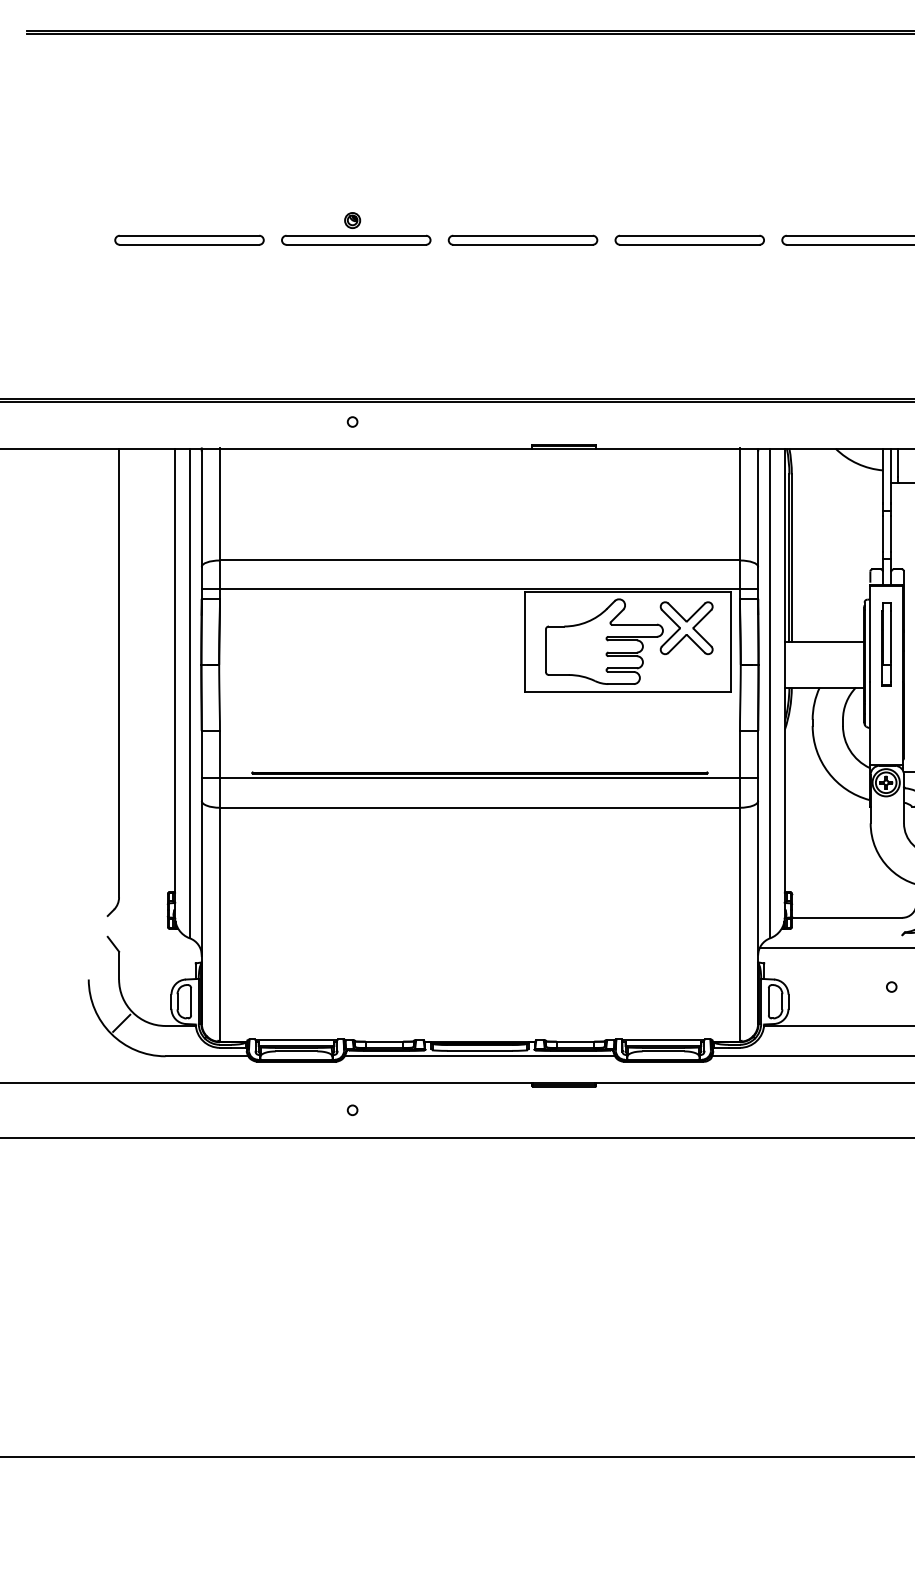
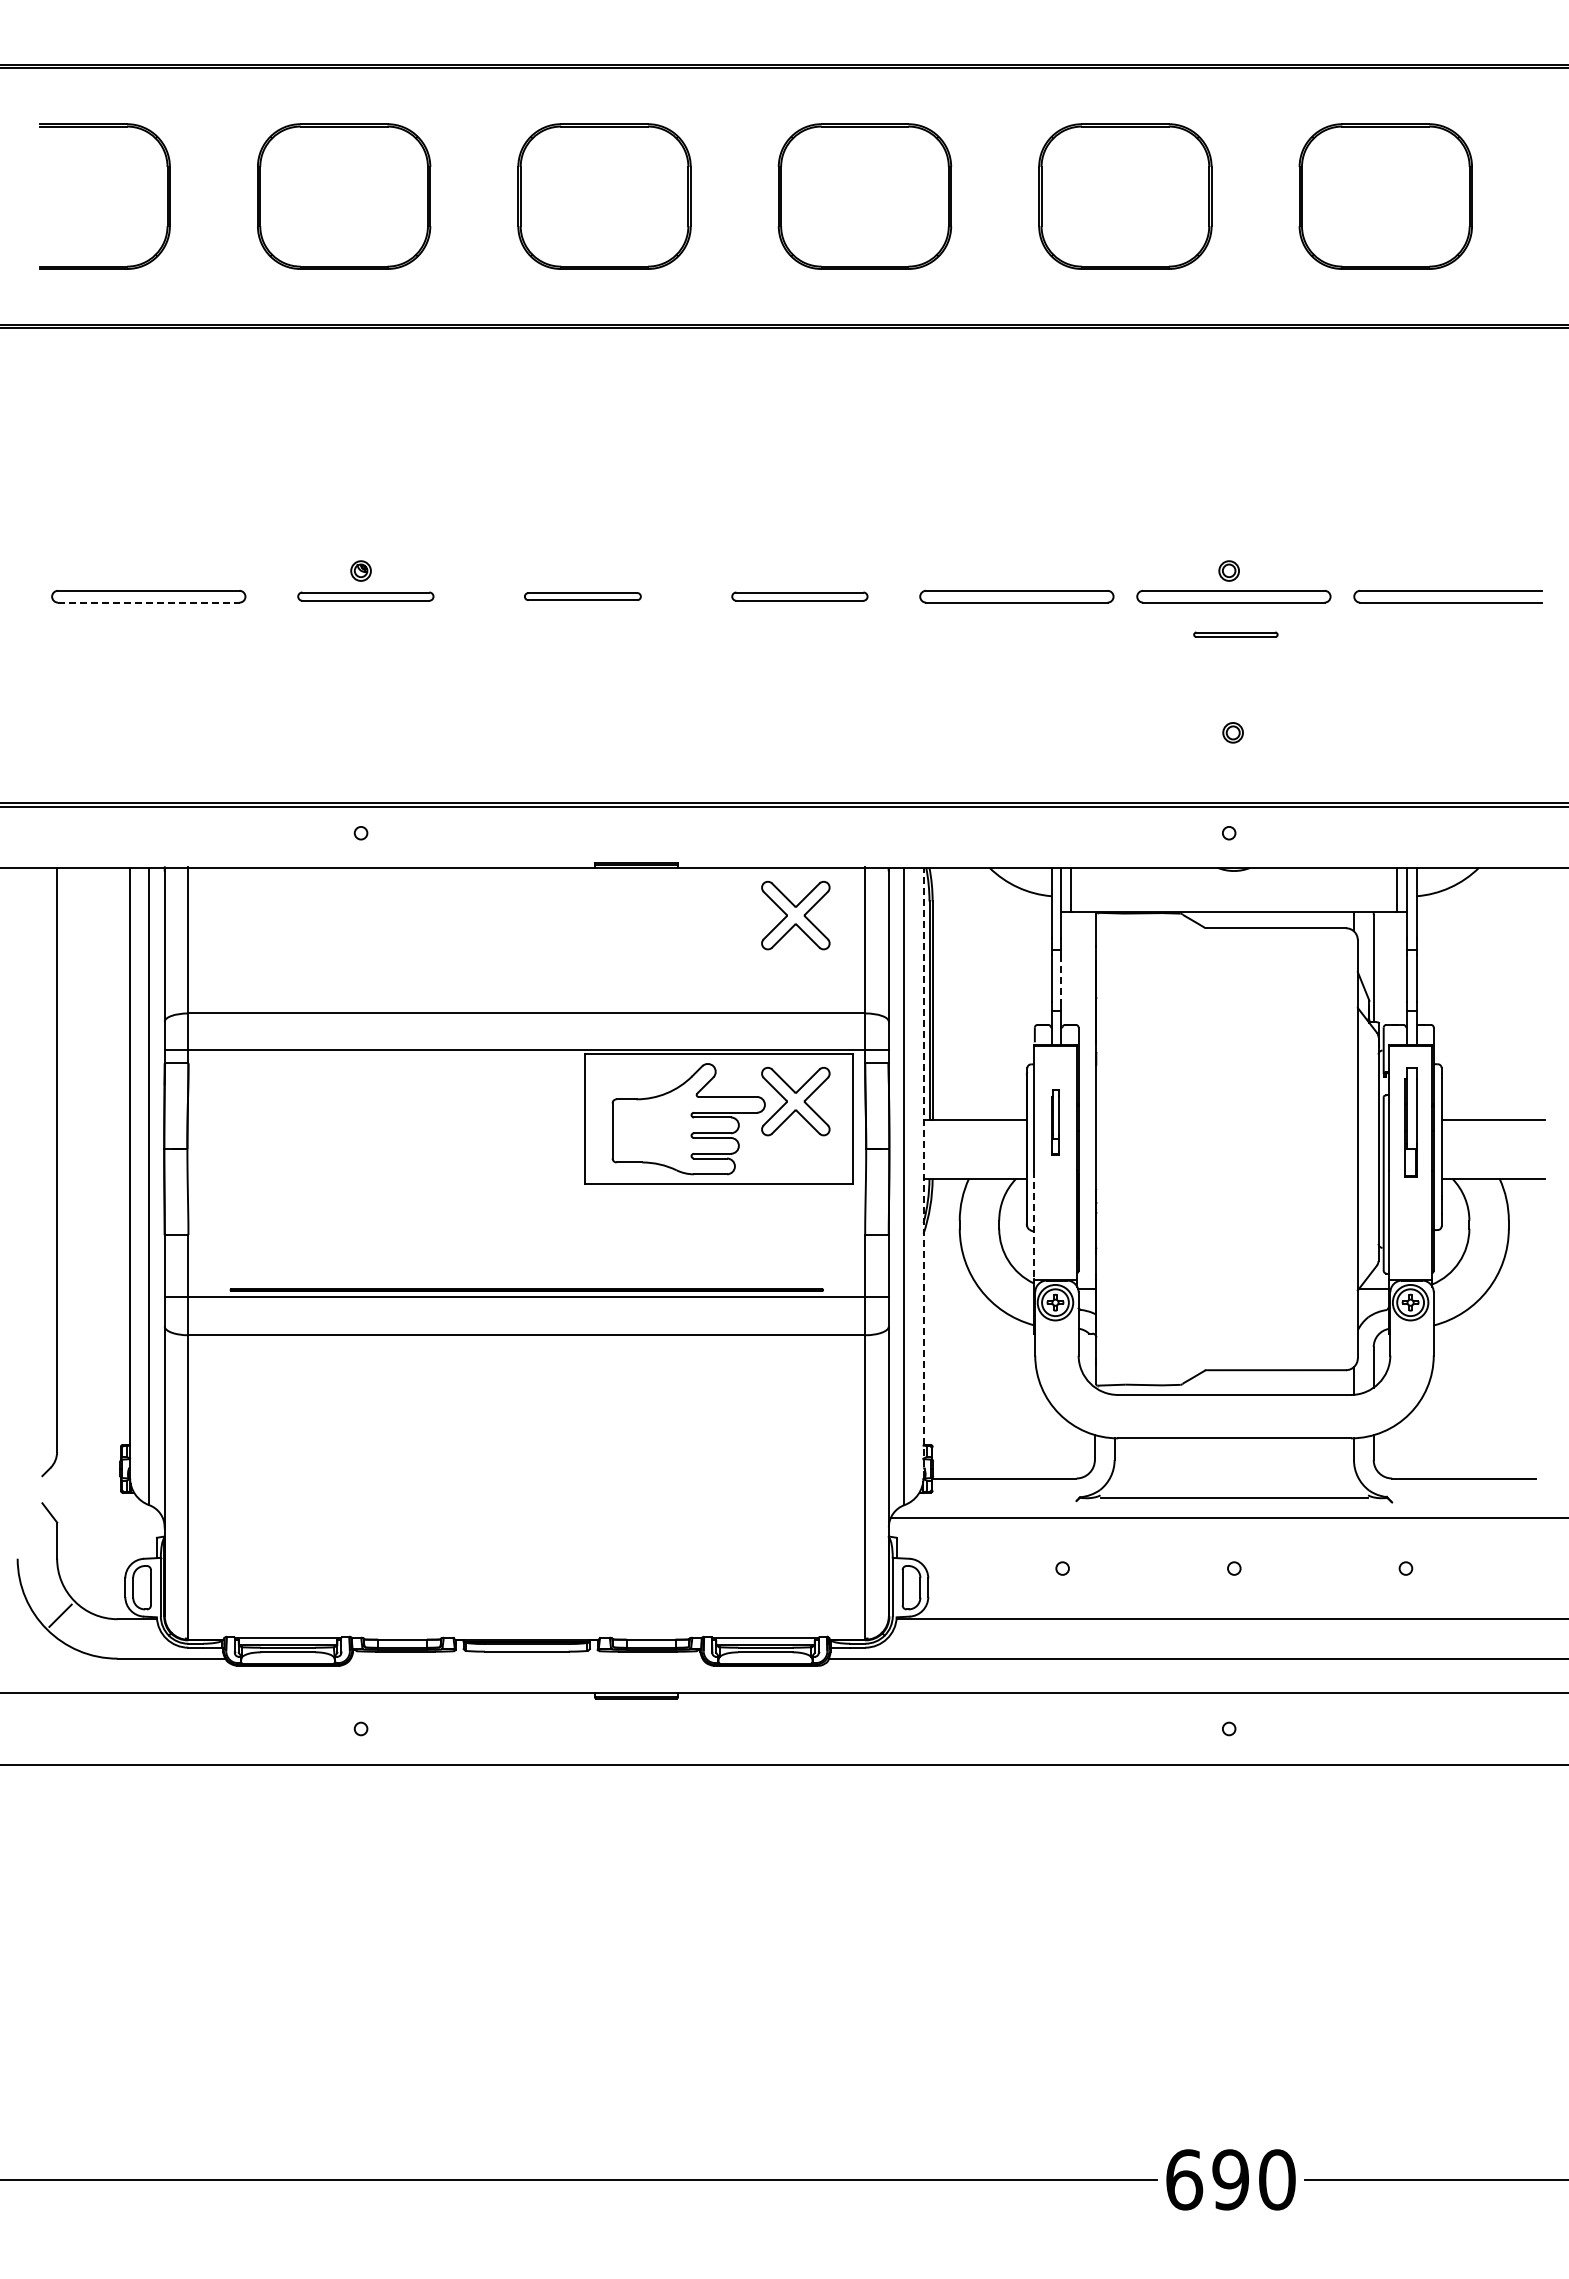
part: (356, 240) -> (365, 596), size x0.7
part: (522, 240) -> (582, 596), size x0.6
part: (689, 240) -> (799, 596), size x0.7
line: (189, 244) -> (148, 602), solid -> dashed
part: (686, 485) -> (795, 915), added
line: (890, 534) -> (1061, 979), solid -> dashed
part: (886, 644) -> (1055, 1122), size x0.6
line: (784, 682) -> (923, 1172), solid -> dashed
line: (869, 723) -> (1033, 1225), solid -> dashed
line: (479, 1056) -> (526, 1658), removed

